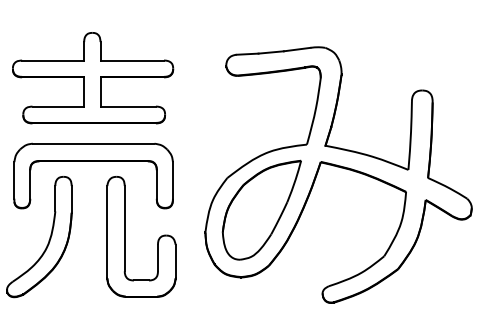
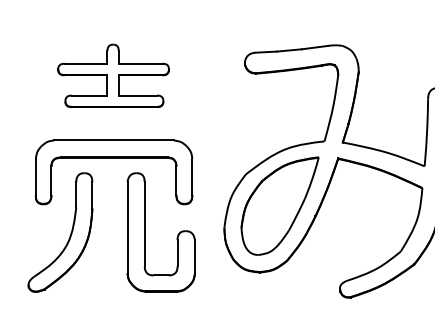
part: (93, 78) -> (113, 76), size x0.7

